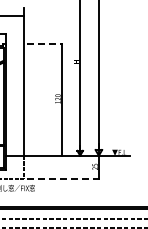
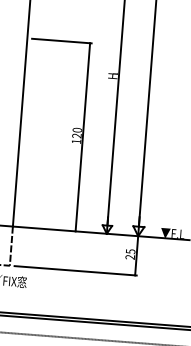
line: (44, 43) -> (61, 41), dashed -> solid
line: (63, 179) -> (75, 271), dashed -> solid

